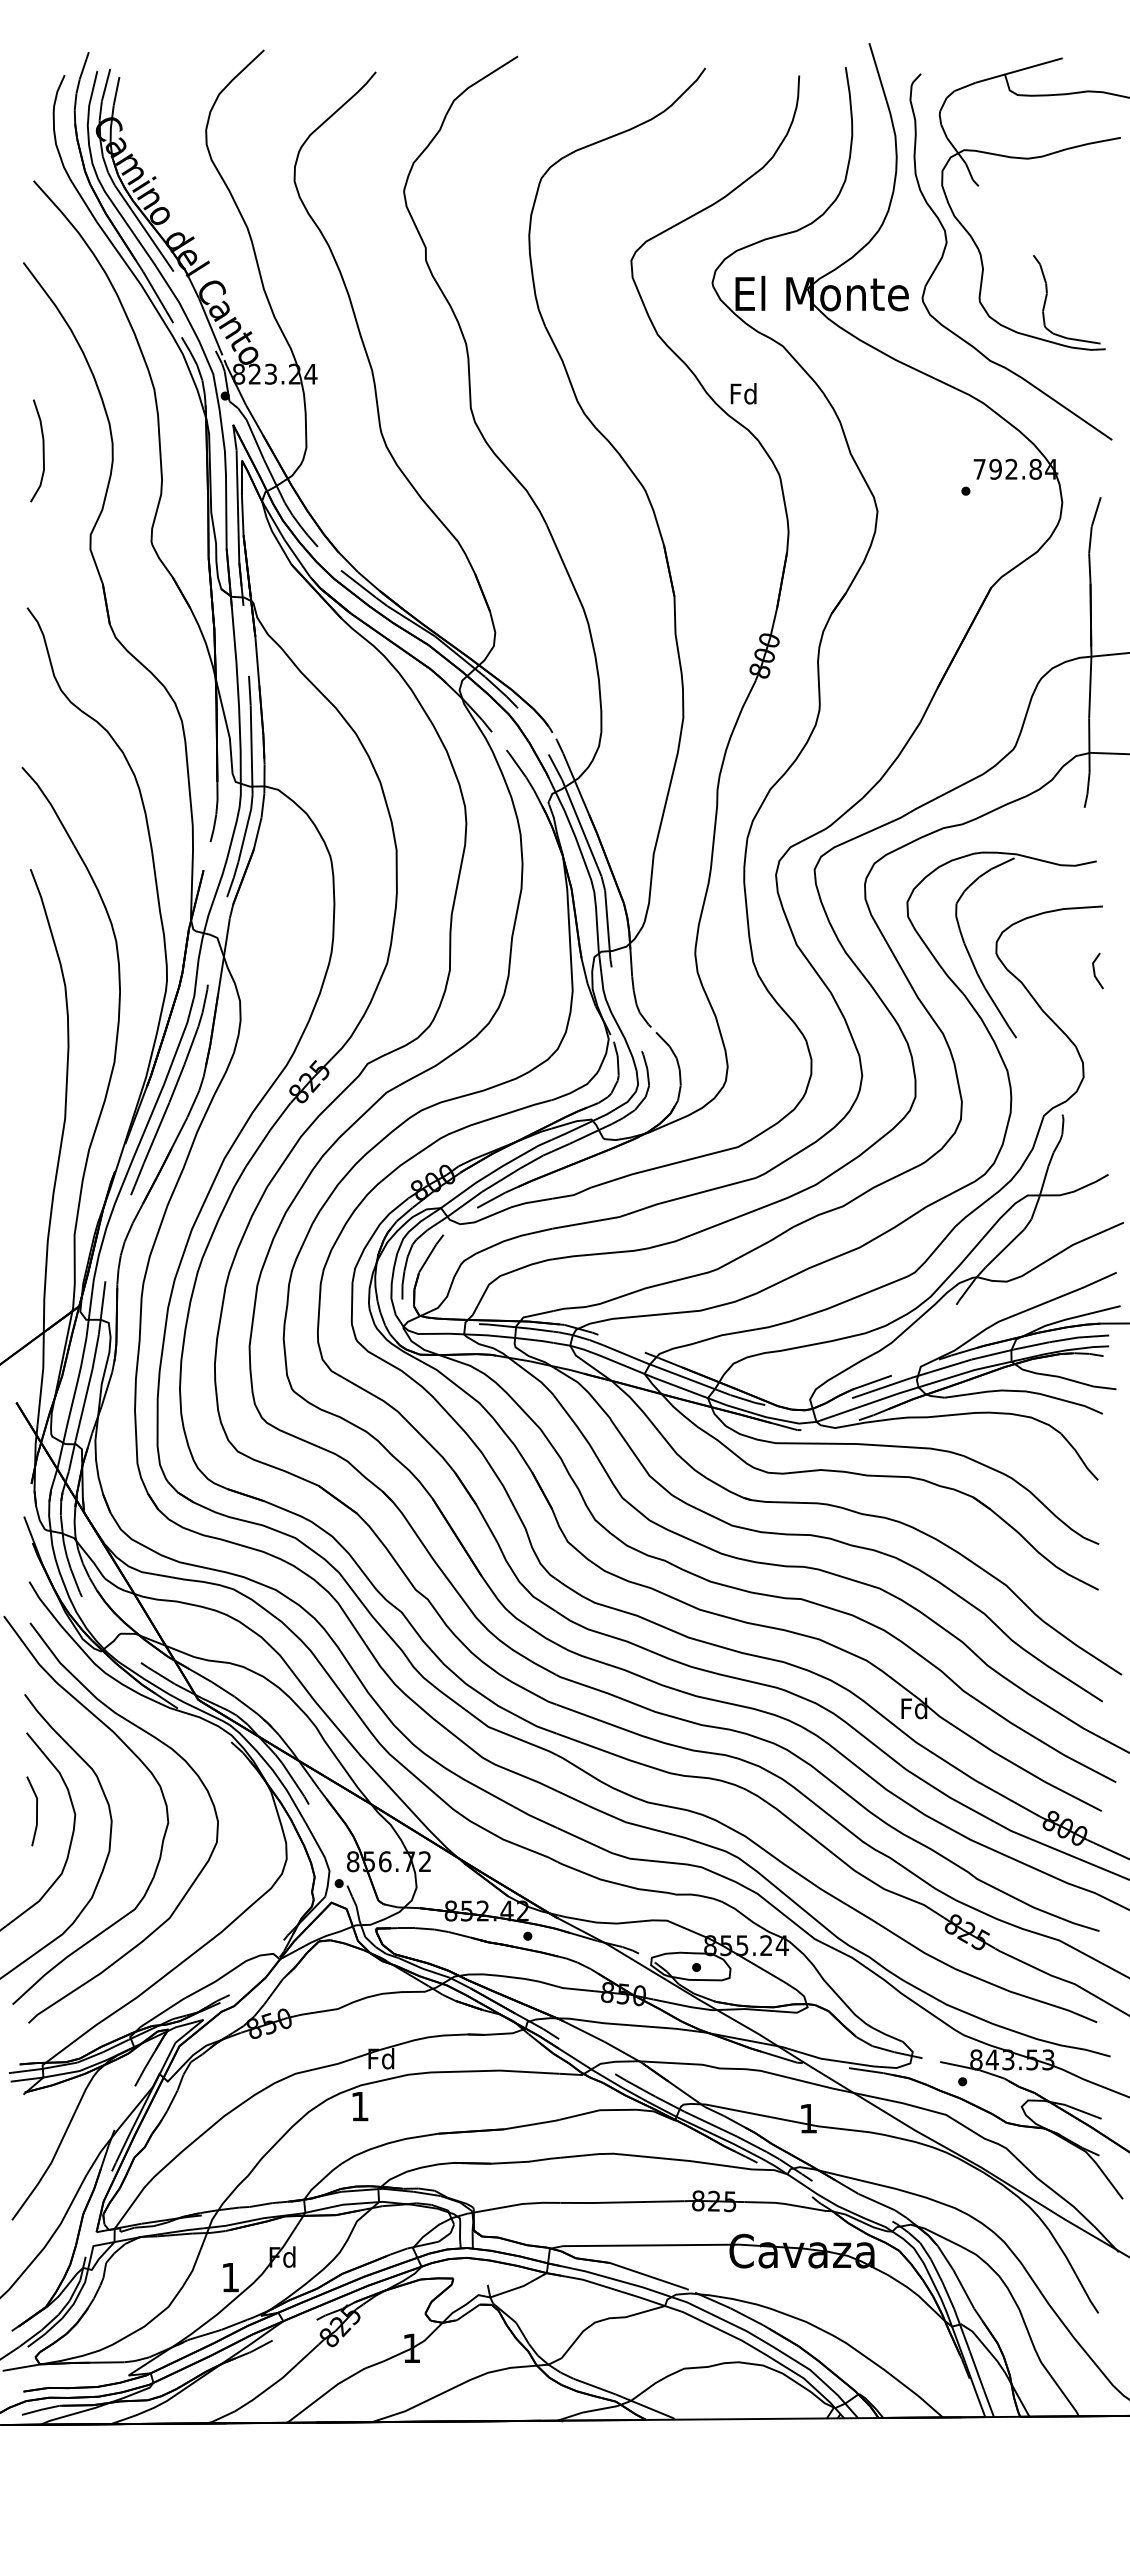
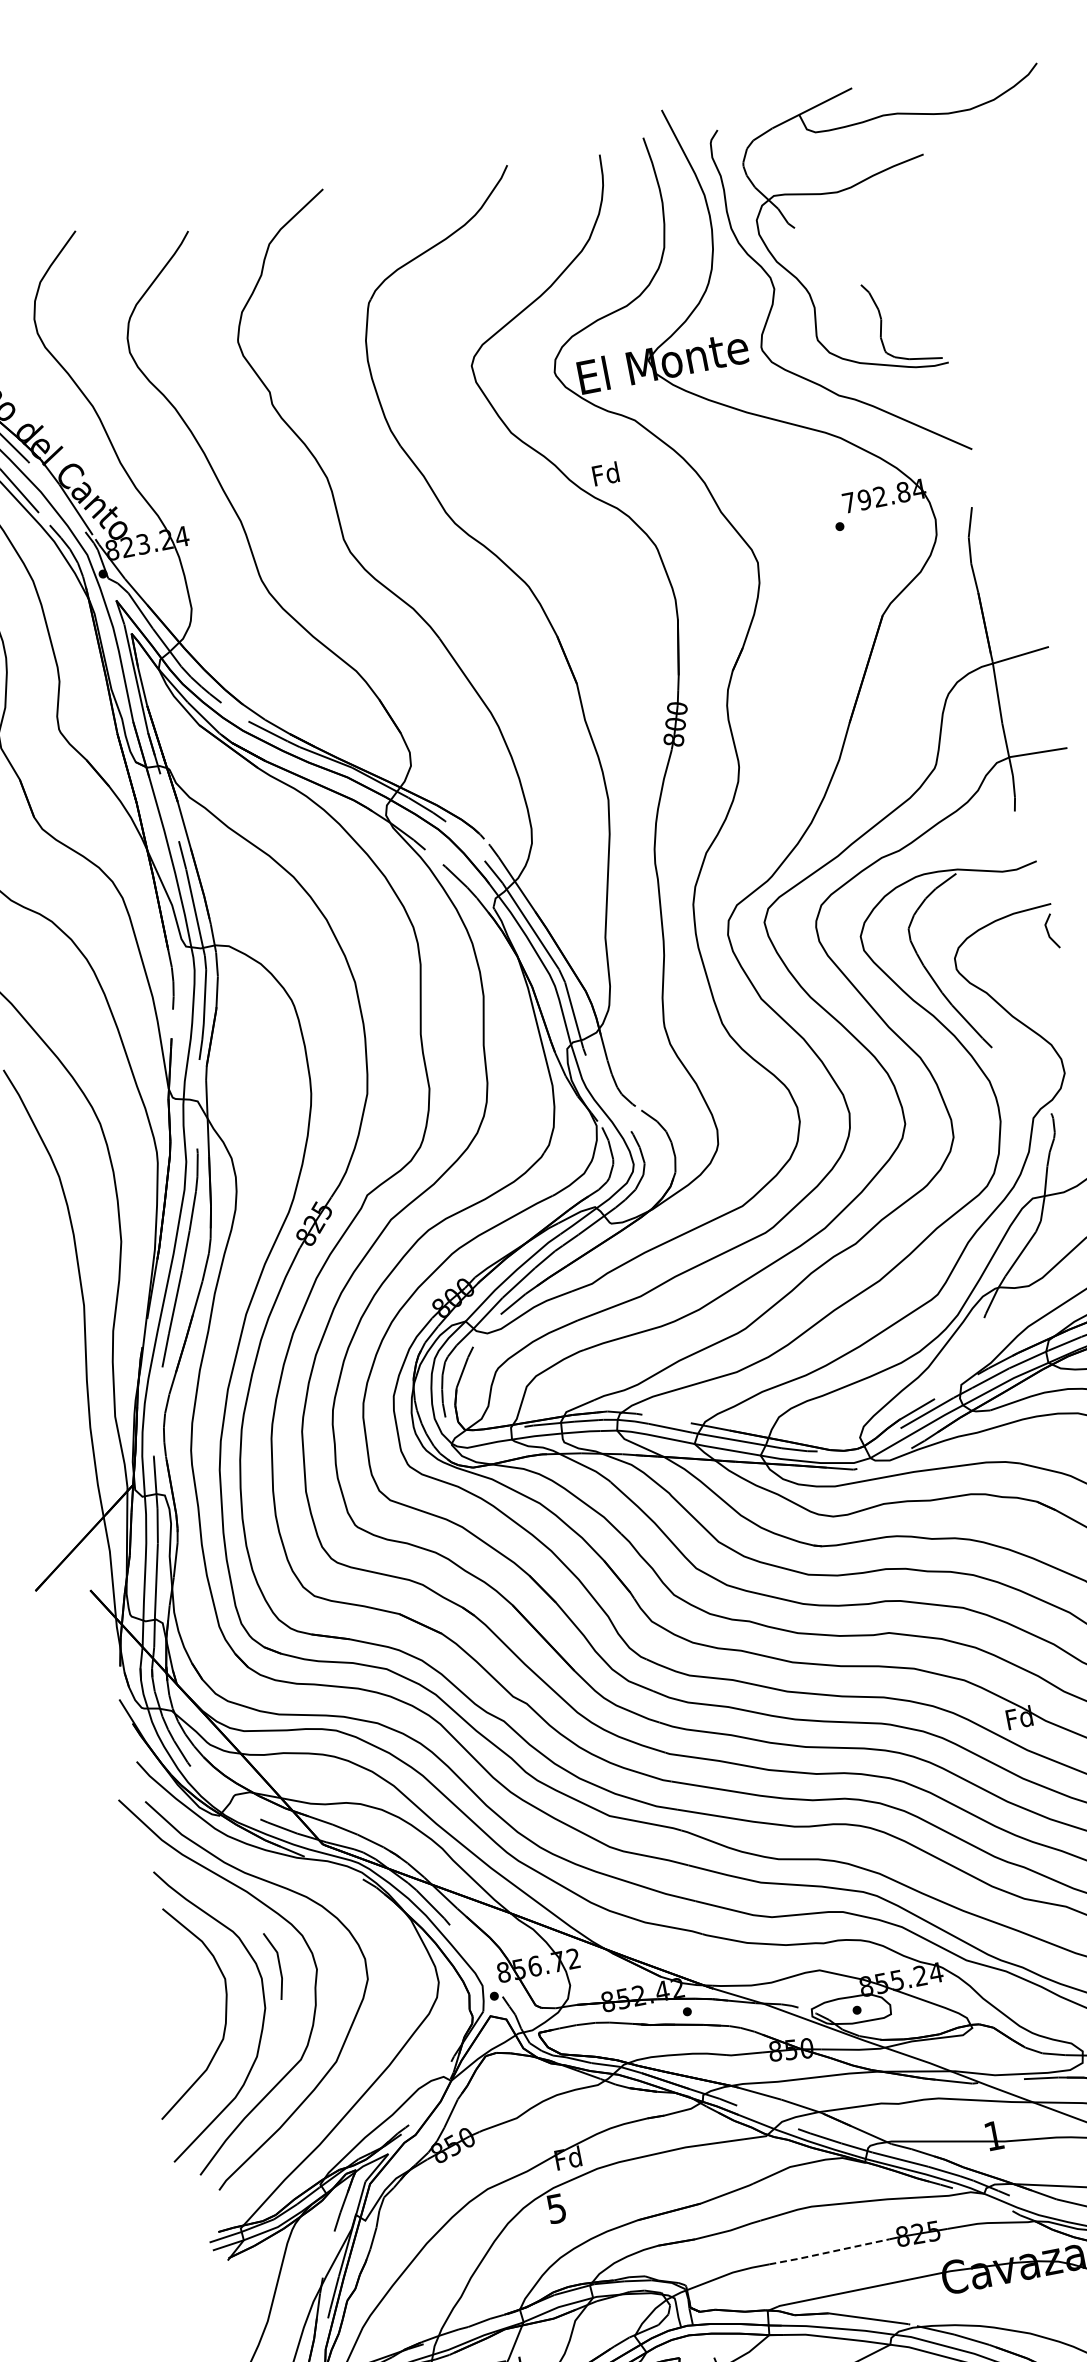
line: (1095, 971) -> (1049, 932), moved
line: (36, 1811) -> (279, 1965), moved
text: (359, 2106) -> (556, 2208), 1 -> 5
line: (622, 2202) -> (829, 2252), solid -> dashed

